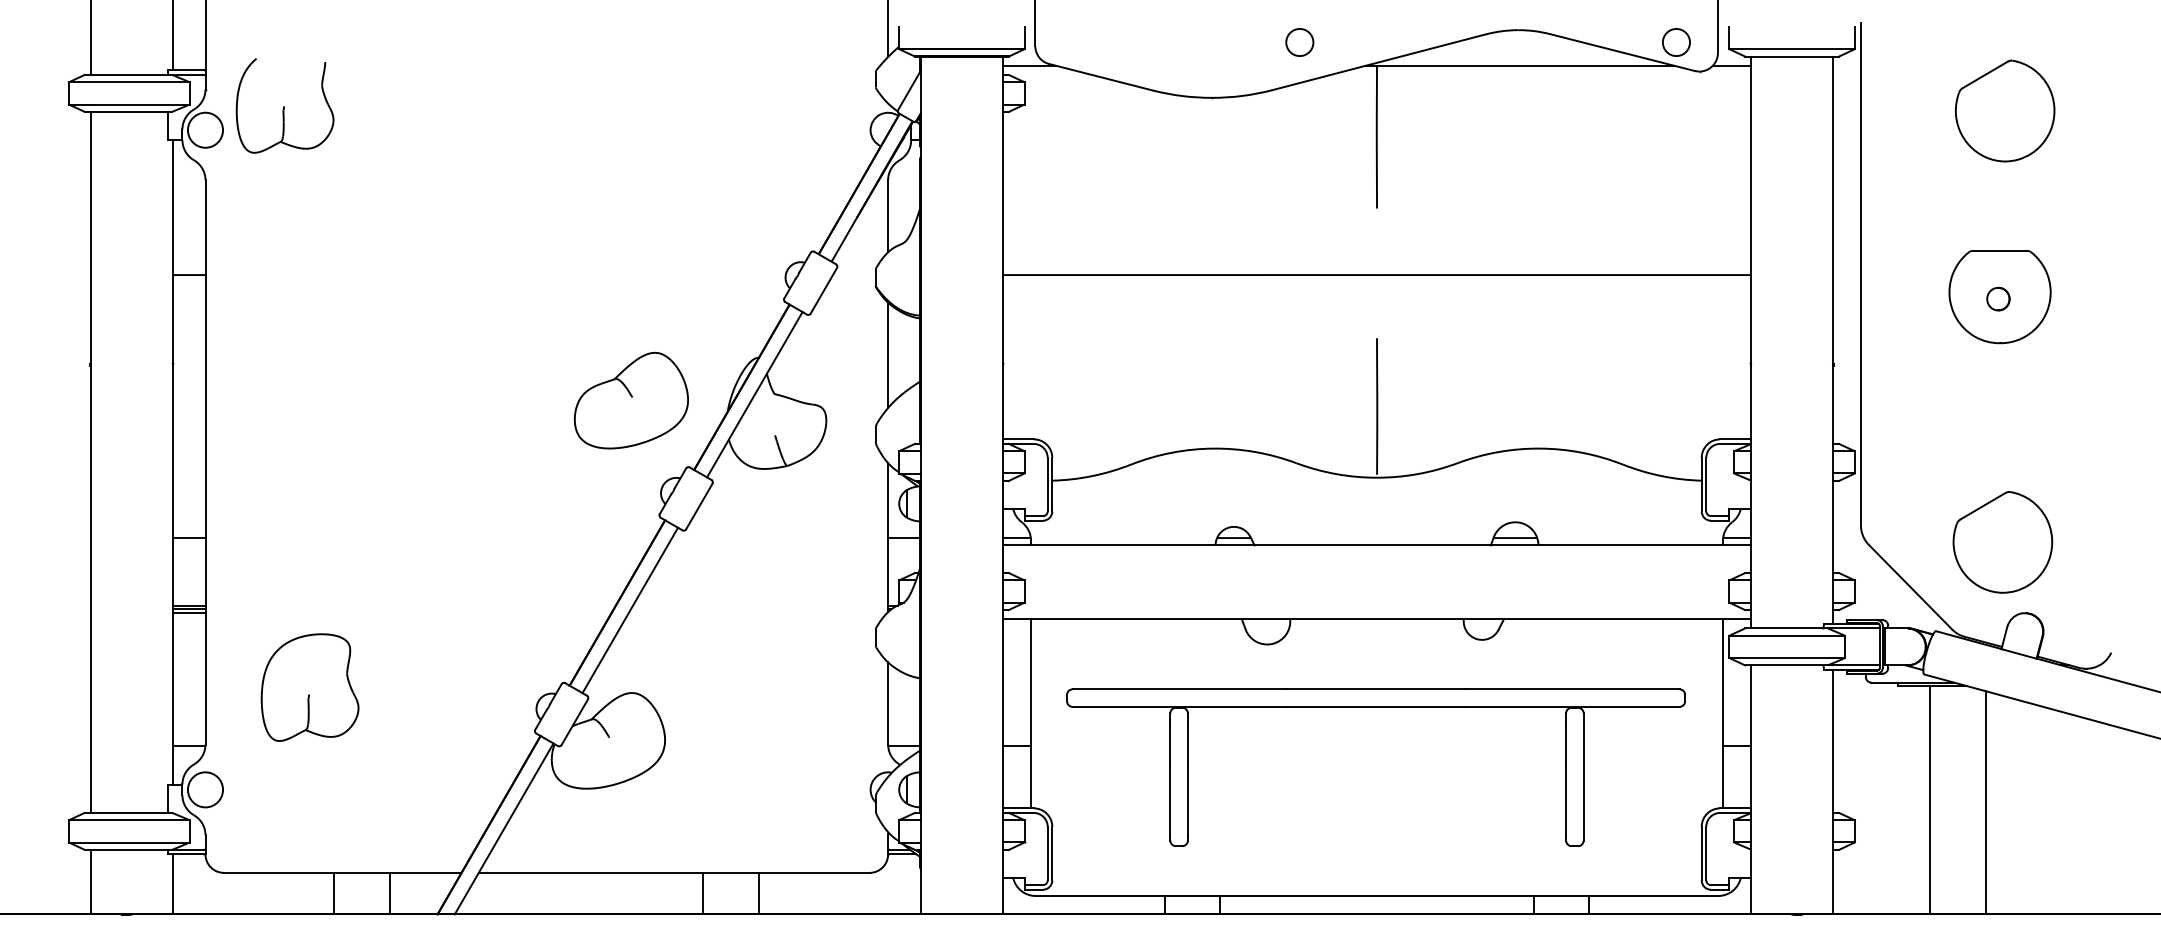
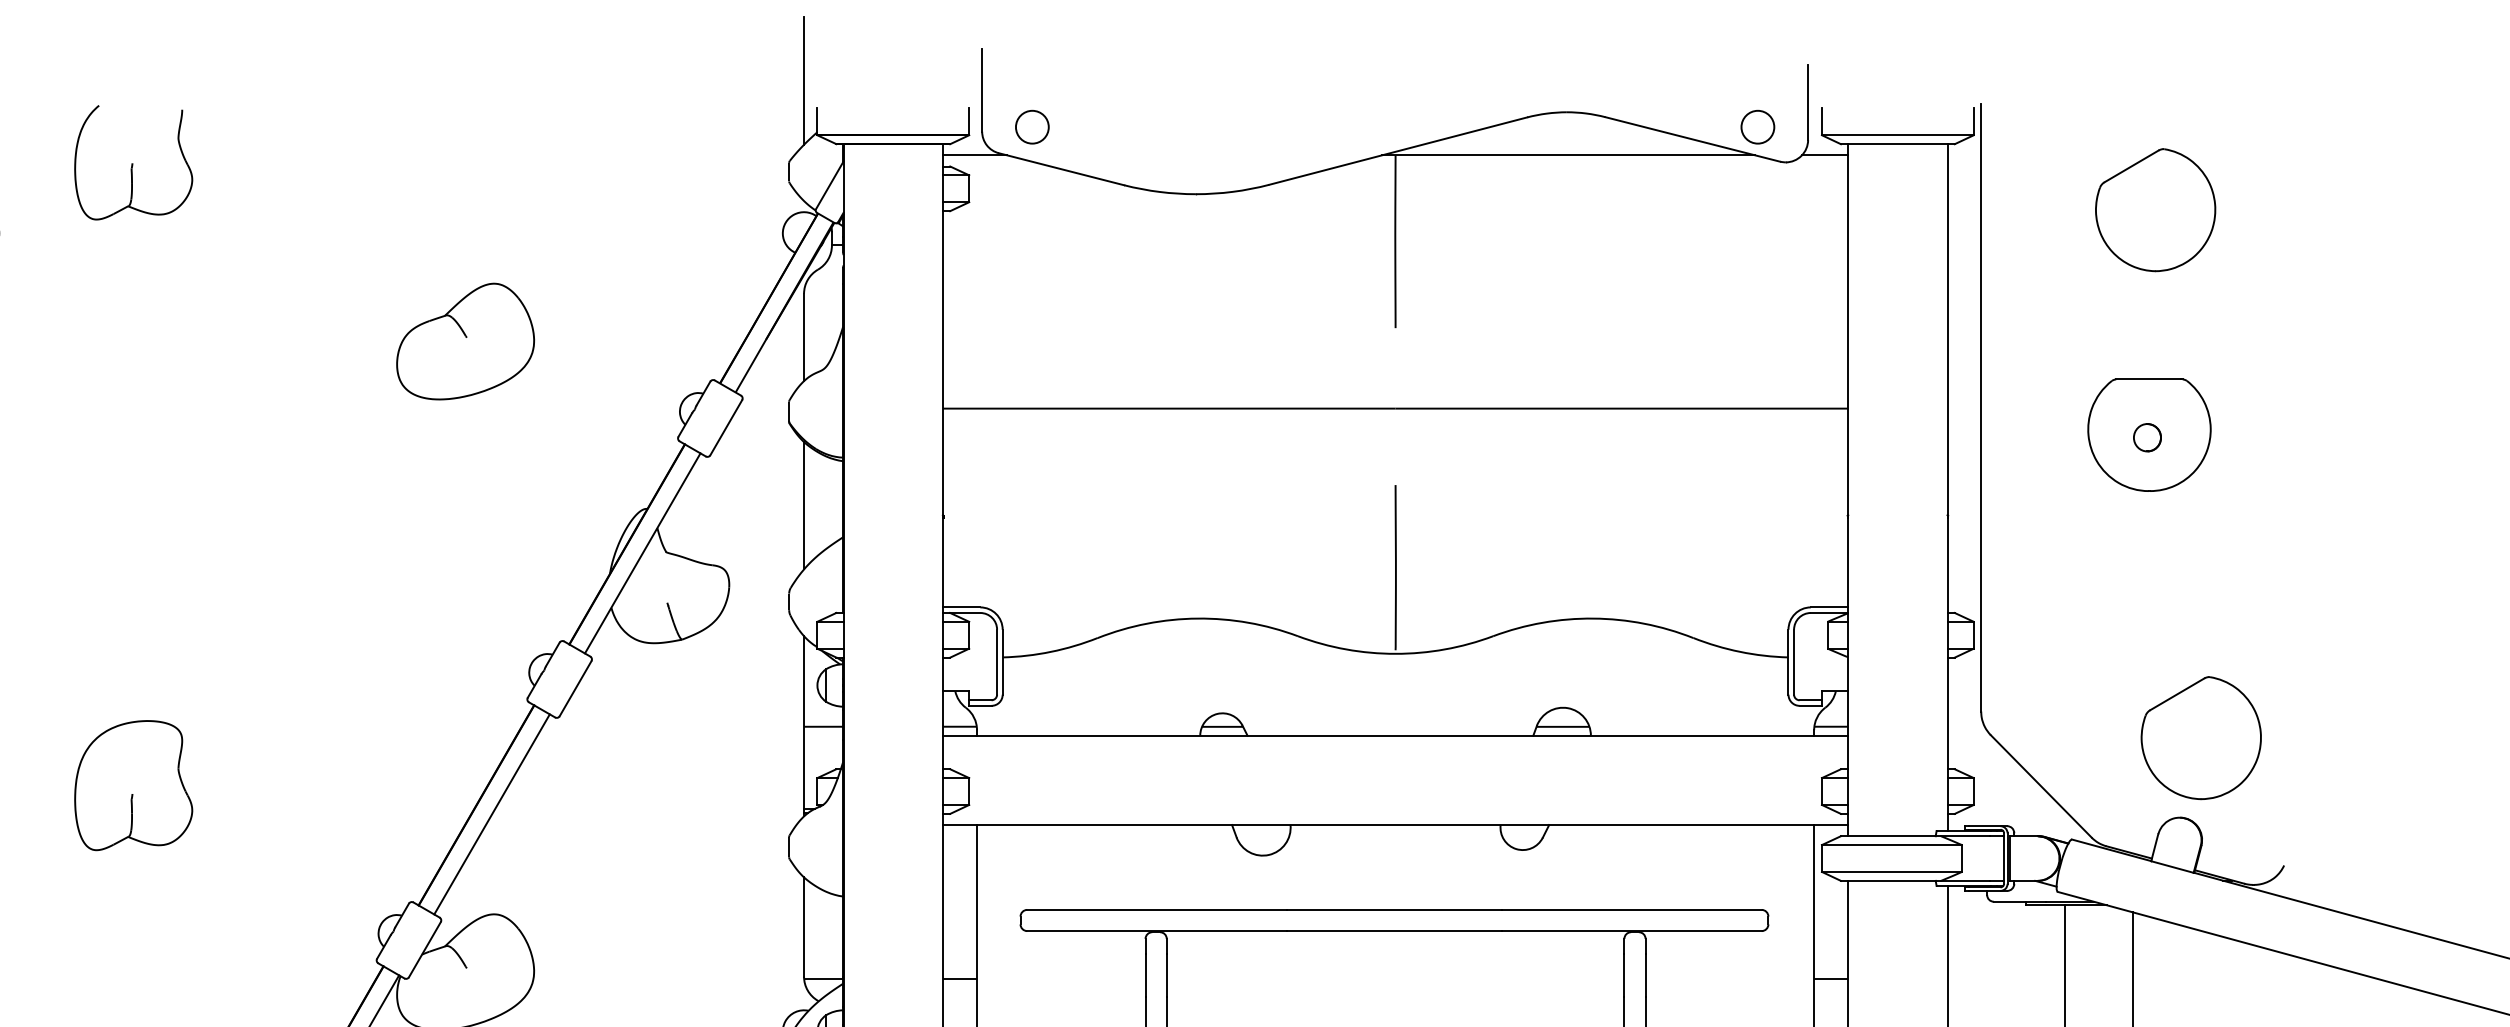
circle: (1299, 42) -> (1031, 127), moved
part: (284, 105) -> (132, 162), moved
part: (630, 400) -> (464, 341), moved
part: (2002, 542) -> (2200, 738), moved
part: (309, 687) -> (132, 785), moved

